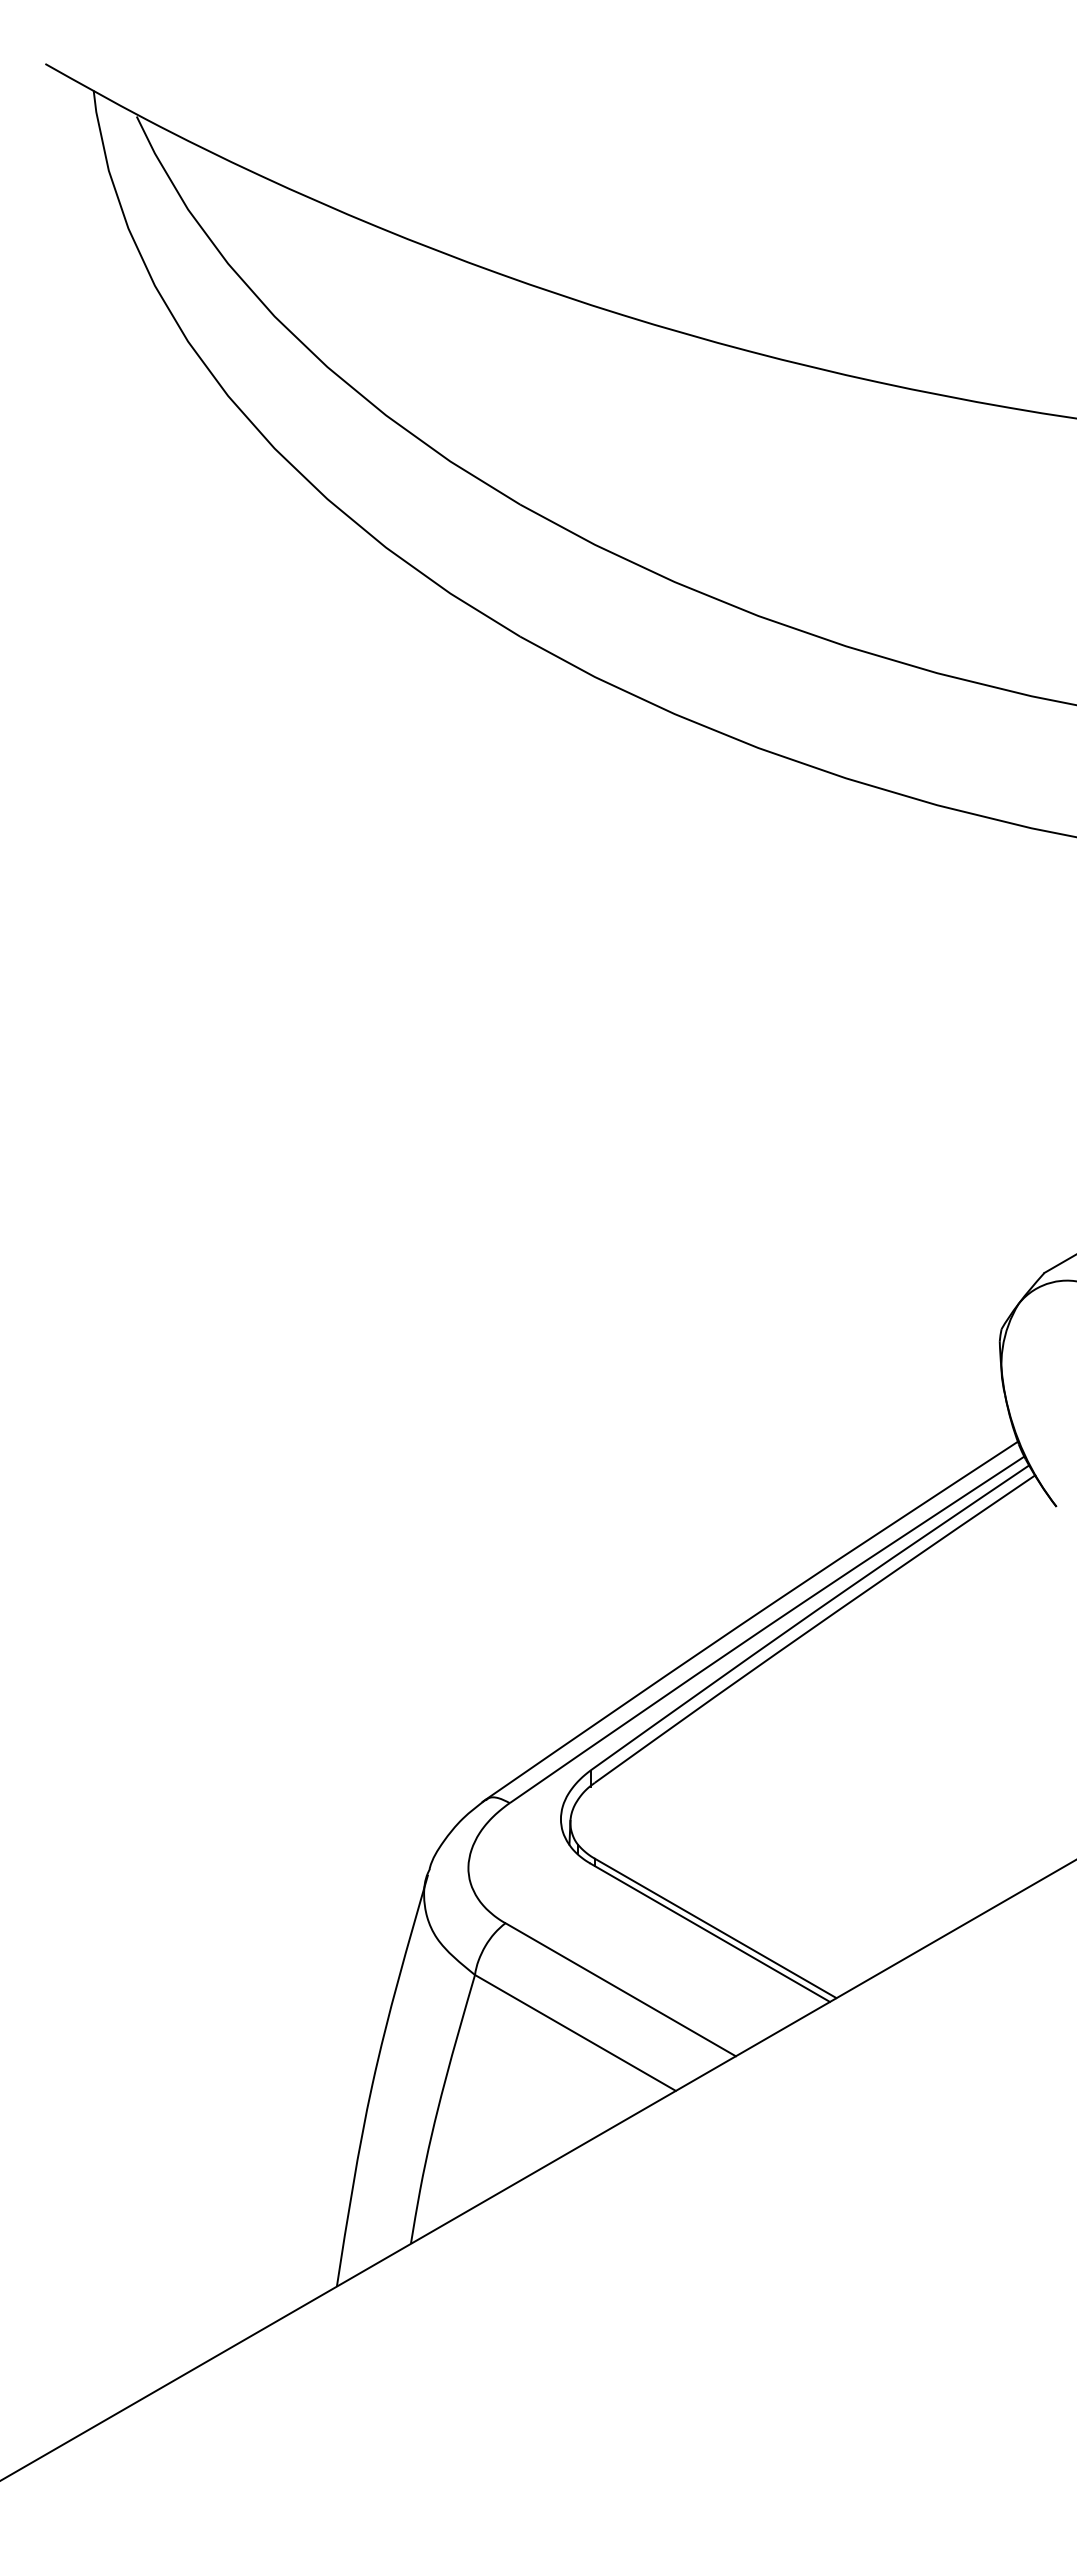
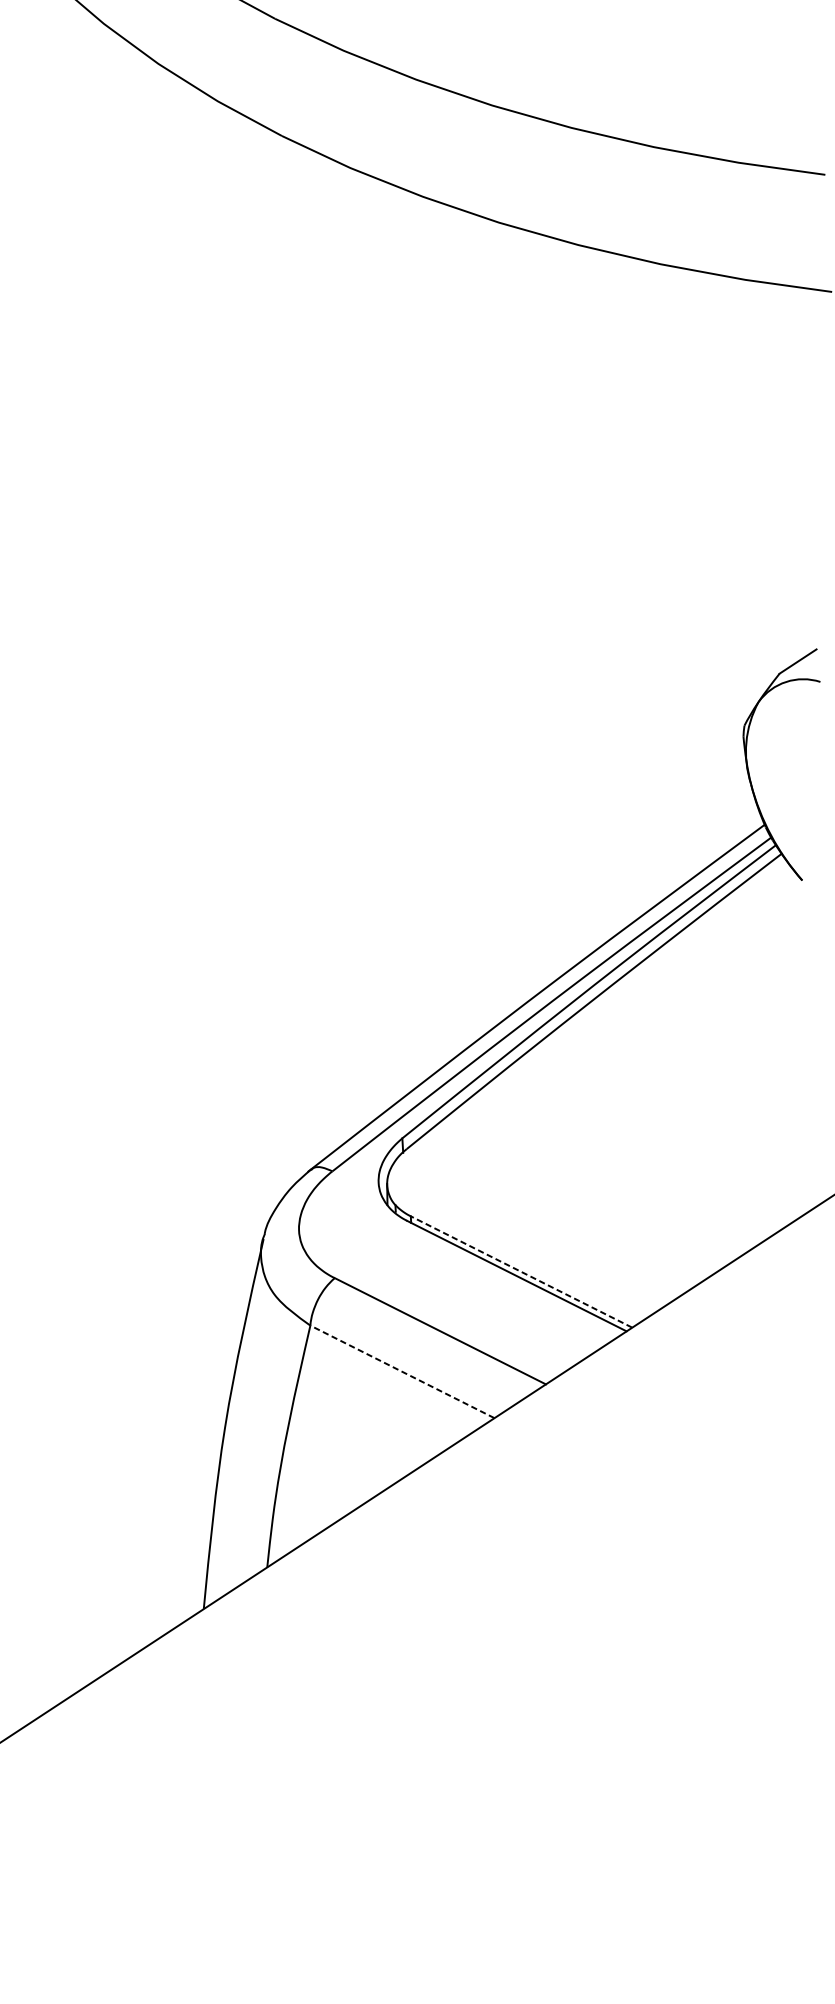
line: (715, 1928) -> (521, 1272), solid -> dashed
line: (575, 2032) -> (402, 1371), solid -> dashed

